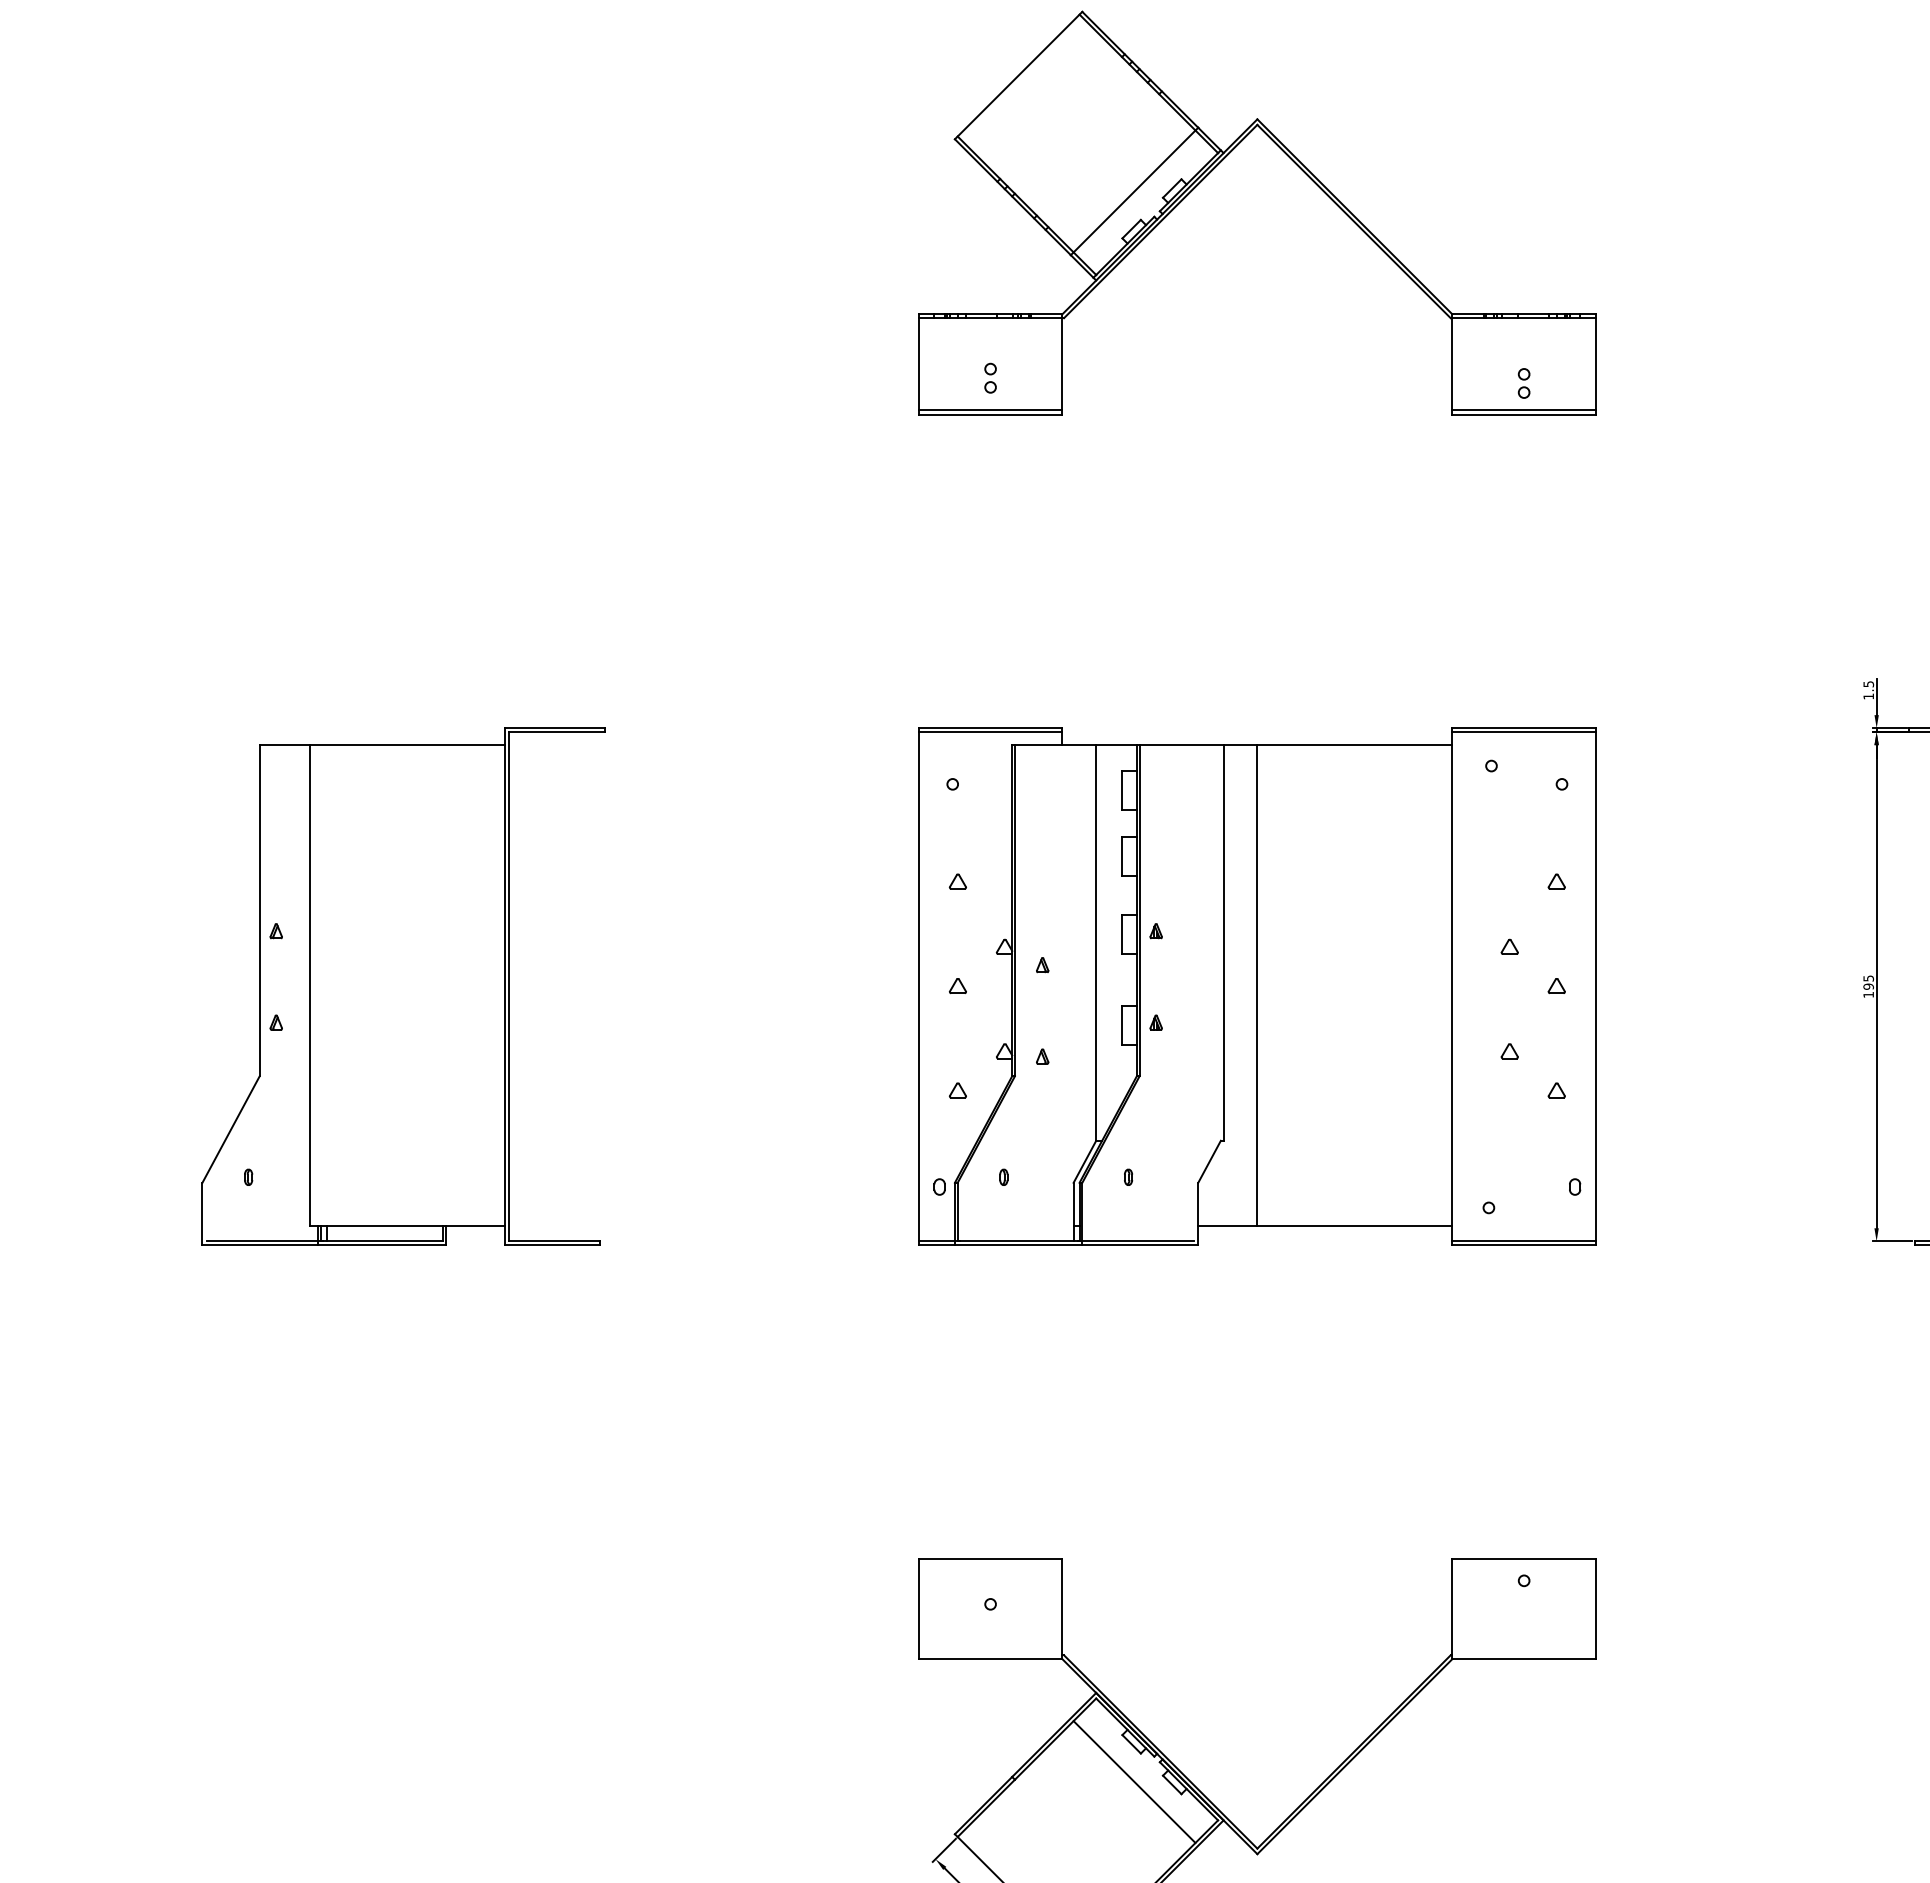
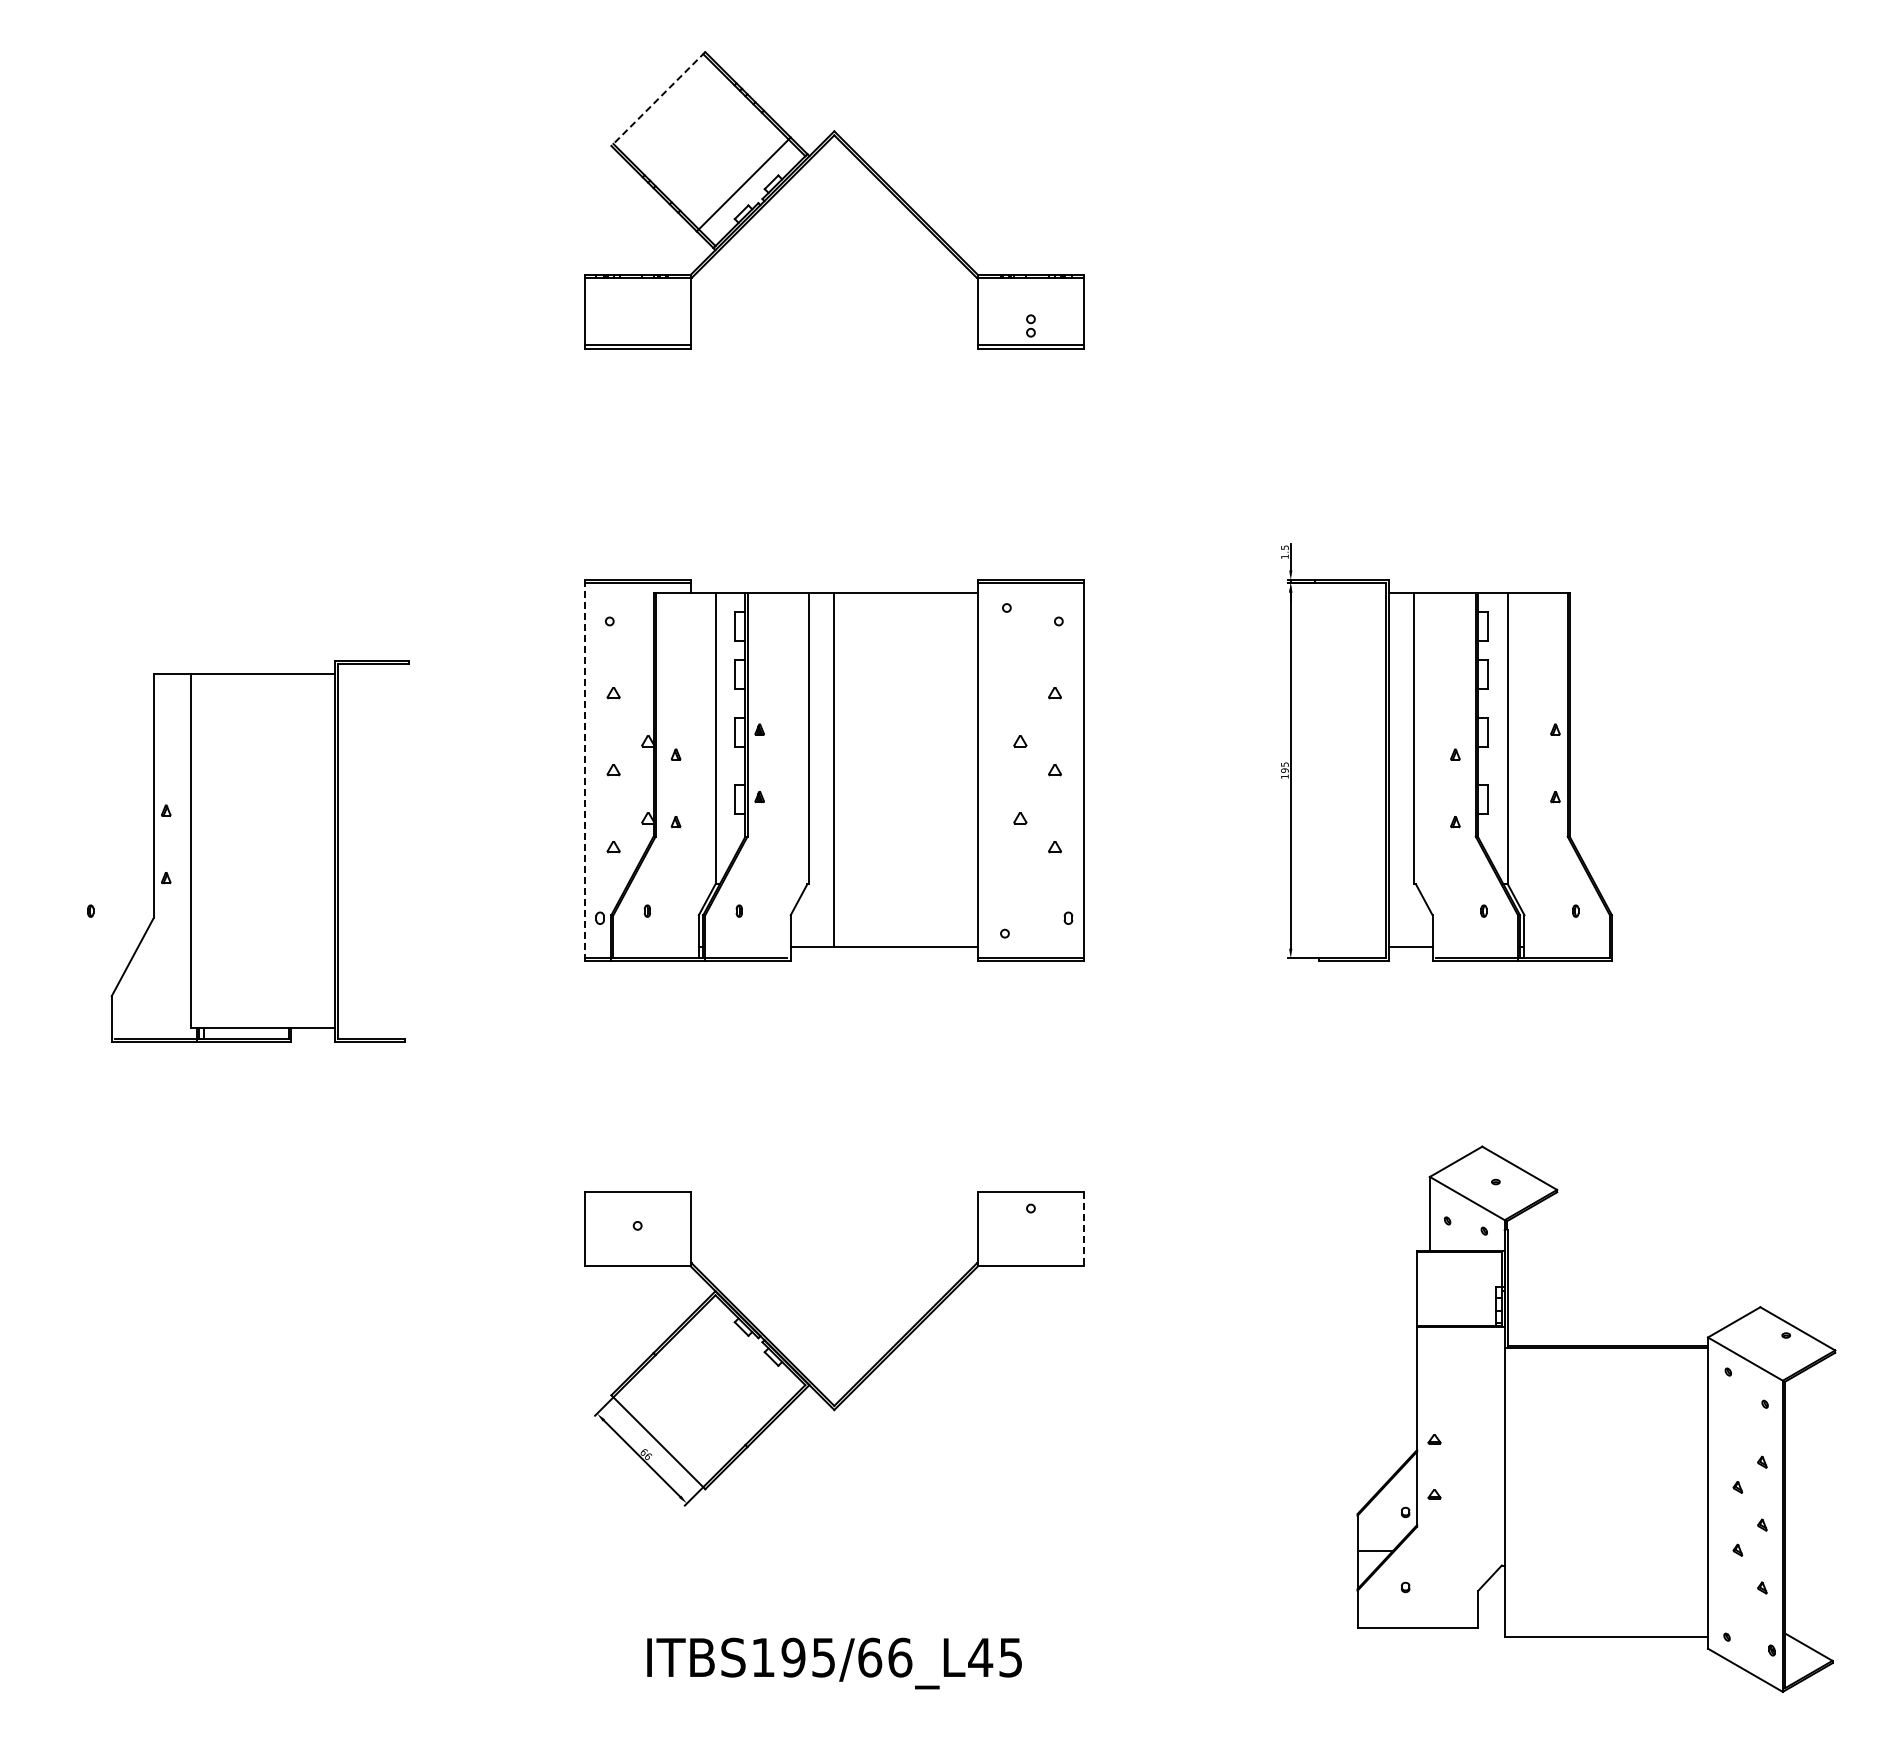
line: (1018, 76) -> (658, 99), solid -> dashed
part: (990, 377) -> (637, 321), removed
part: (402, 986) -> (259, 851), moved
line: (918, 986) -> (584, 770), solid -> dashed
line: (1595, 1609) -> (1083, 1229), solid -> dashed
line: (1134, 1781) -> (743, 1356), removed

